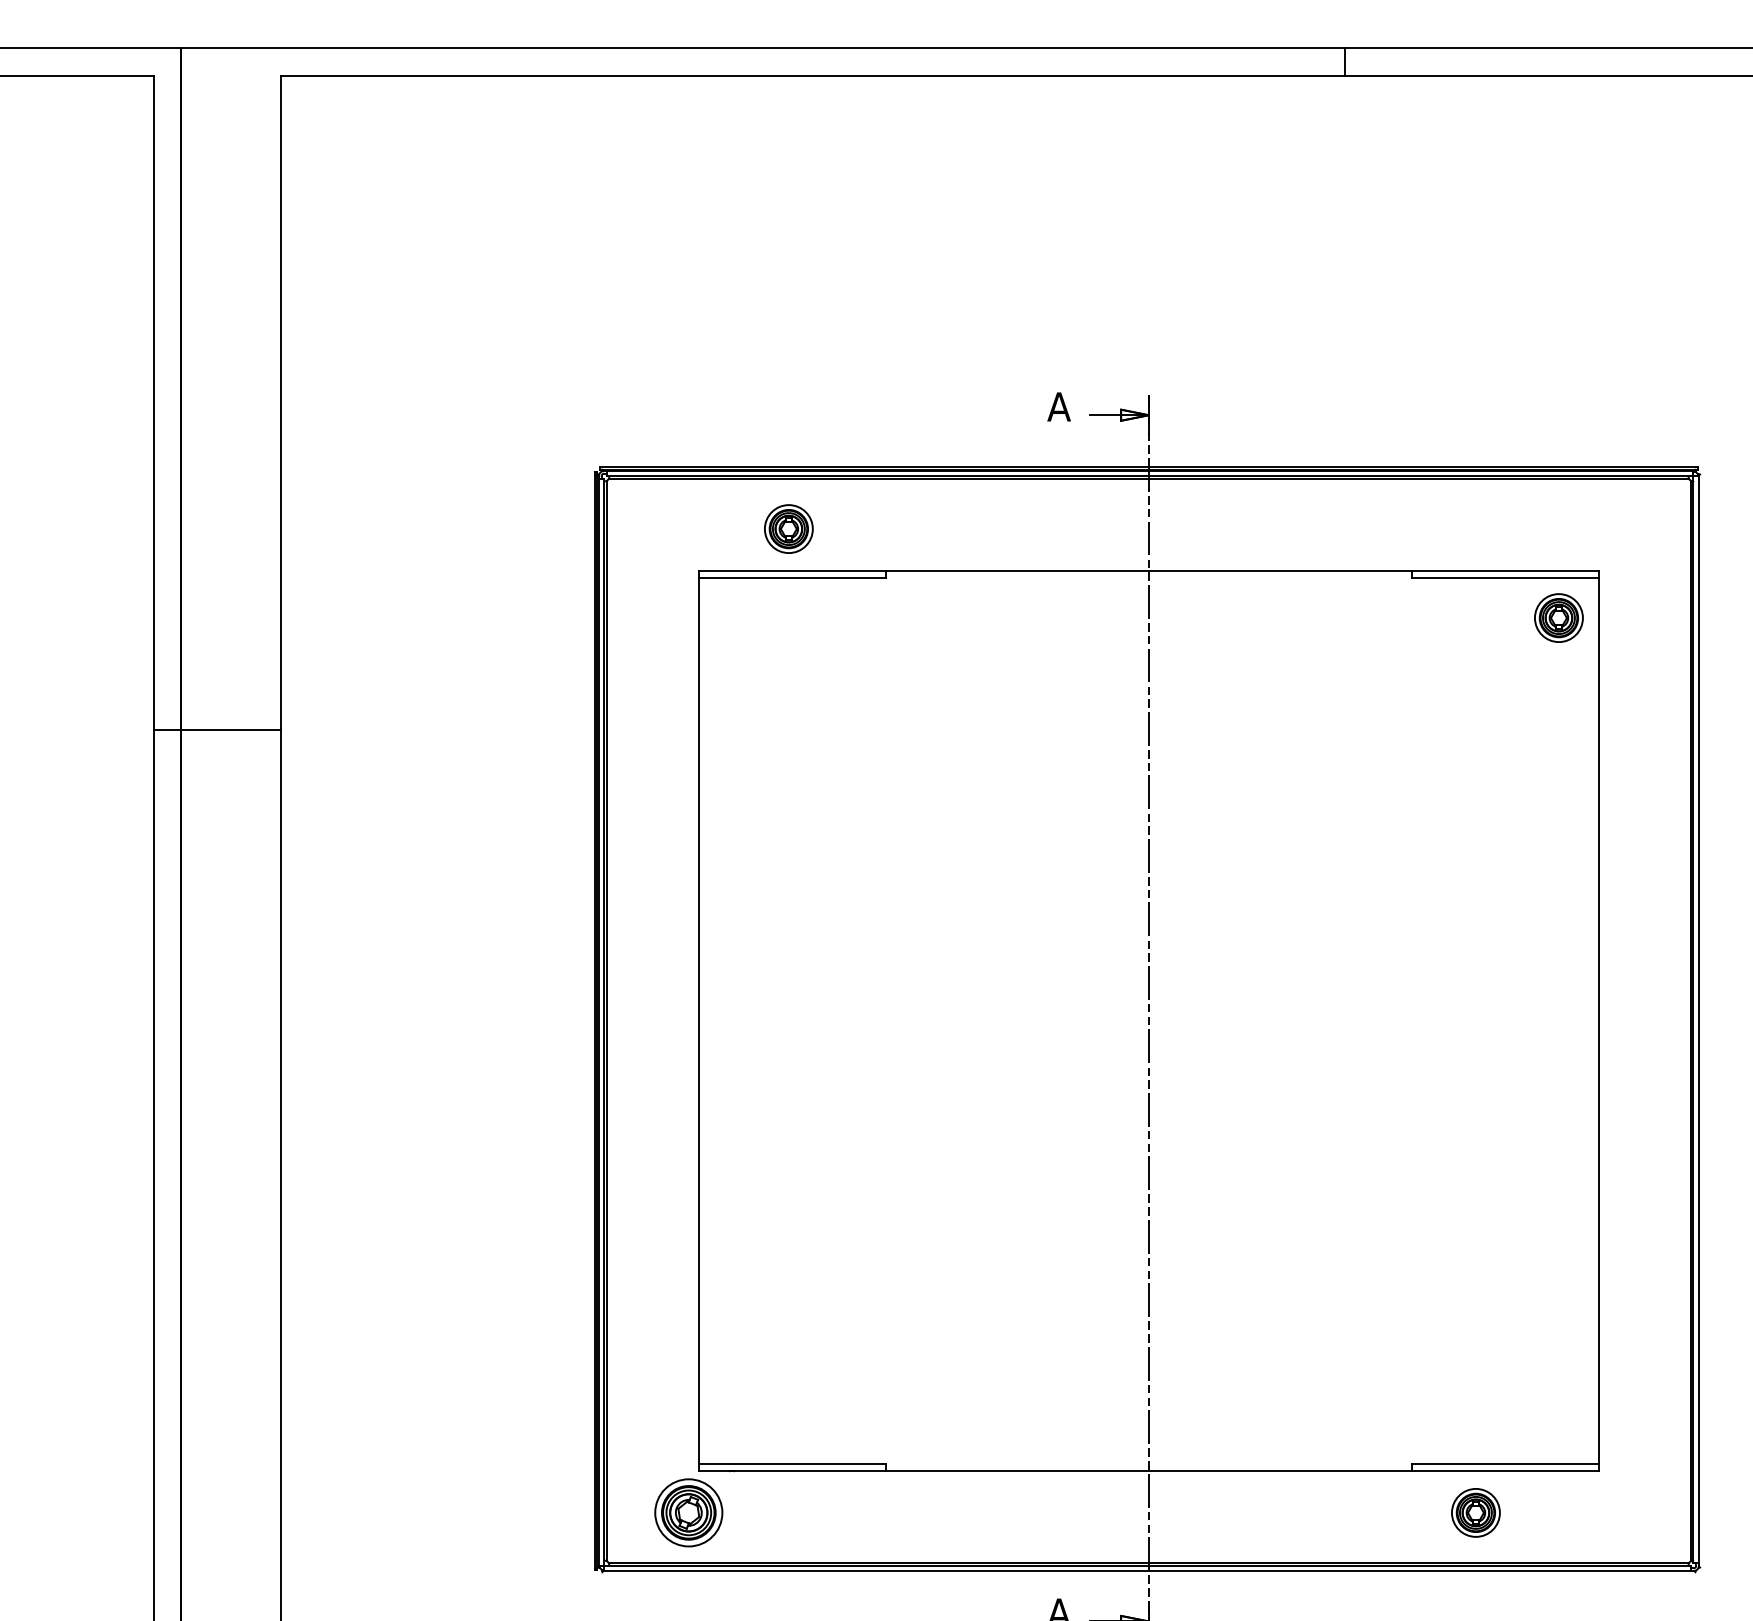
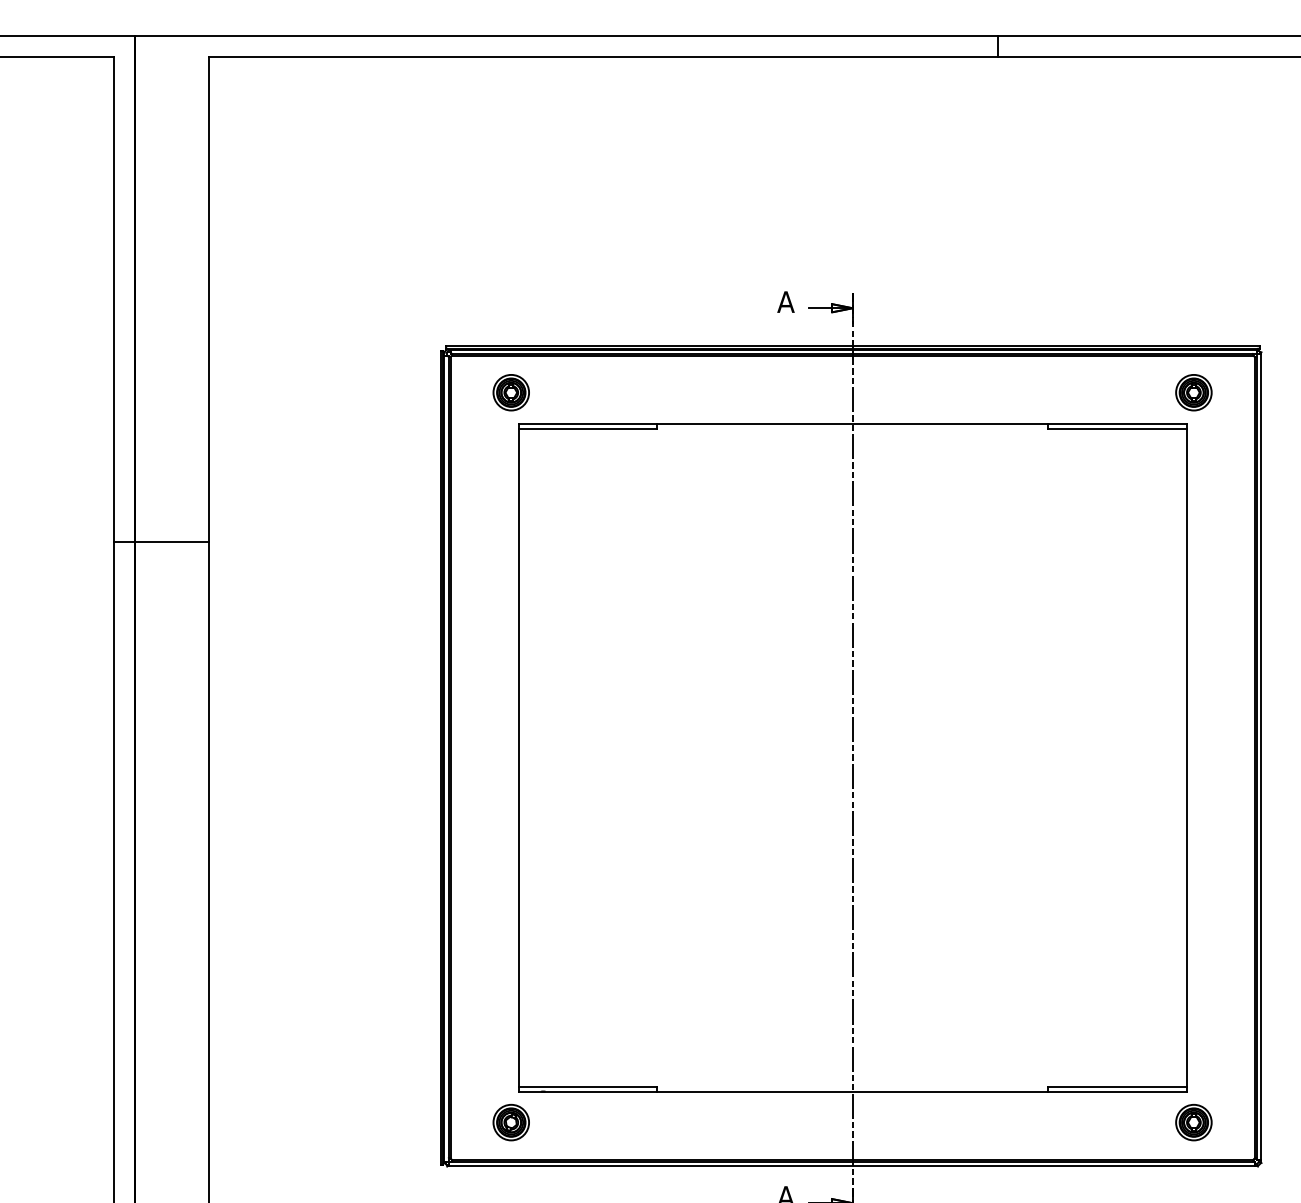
part: (788, 528) -> (511, 392), moved
part: (1558, 617) -> (1193, 392), moved
part: (688, 1512) -> (511, 1122), size x0.71
part: (1475, 1512) -> (1193, 1122), moved

